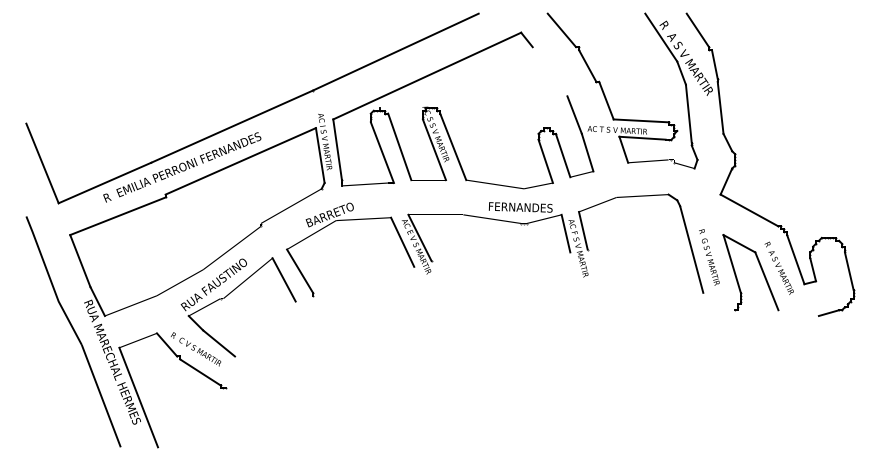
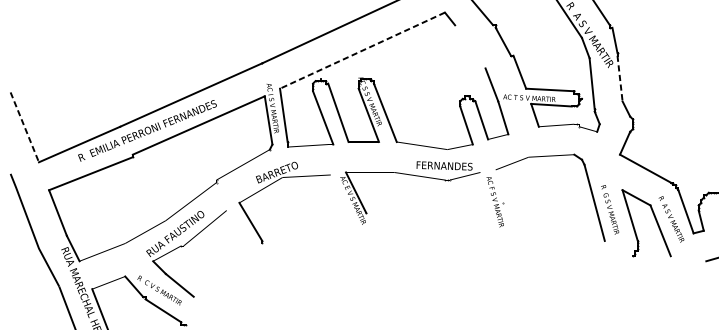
line: (426, 76) -> (361, 51), solid -> dashed
line: (720, 108) -> (619, 79), solid -> dashed
line: (42, 163) -> (24, 127), solid -> dashed
line: (582, 230) -> (498, 186), removed
line: (565, 233) -> (483, 188), removed
line: (402, 241) -> (340, 195), removed
line: (283, 279) -> (236, 229), removed

